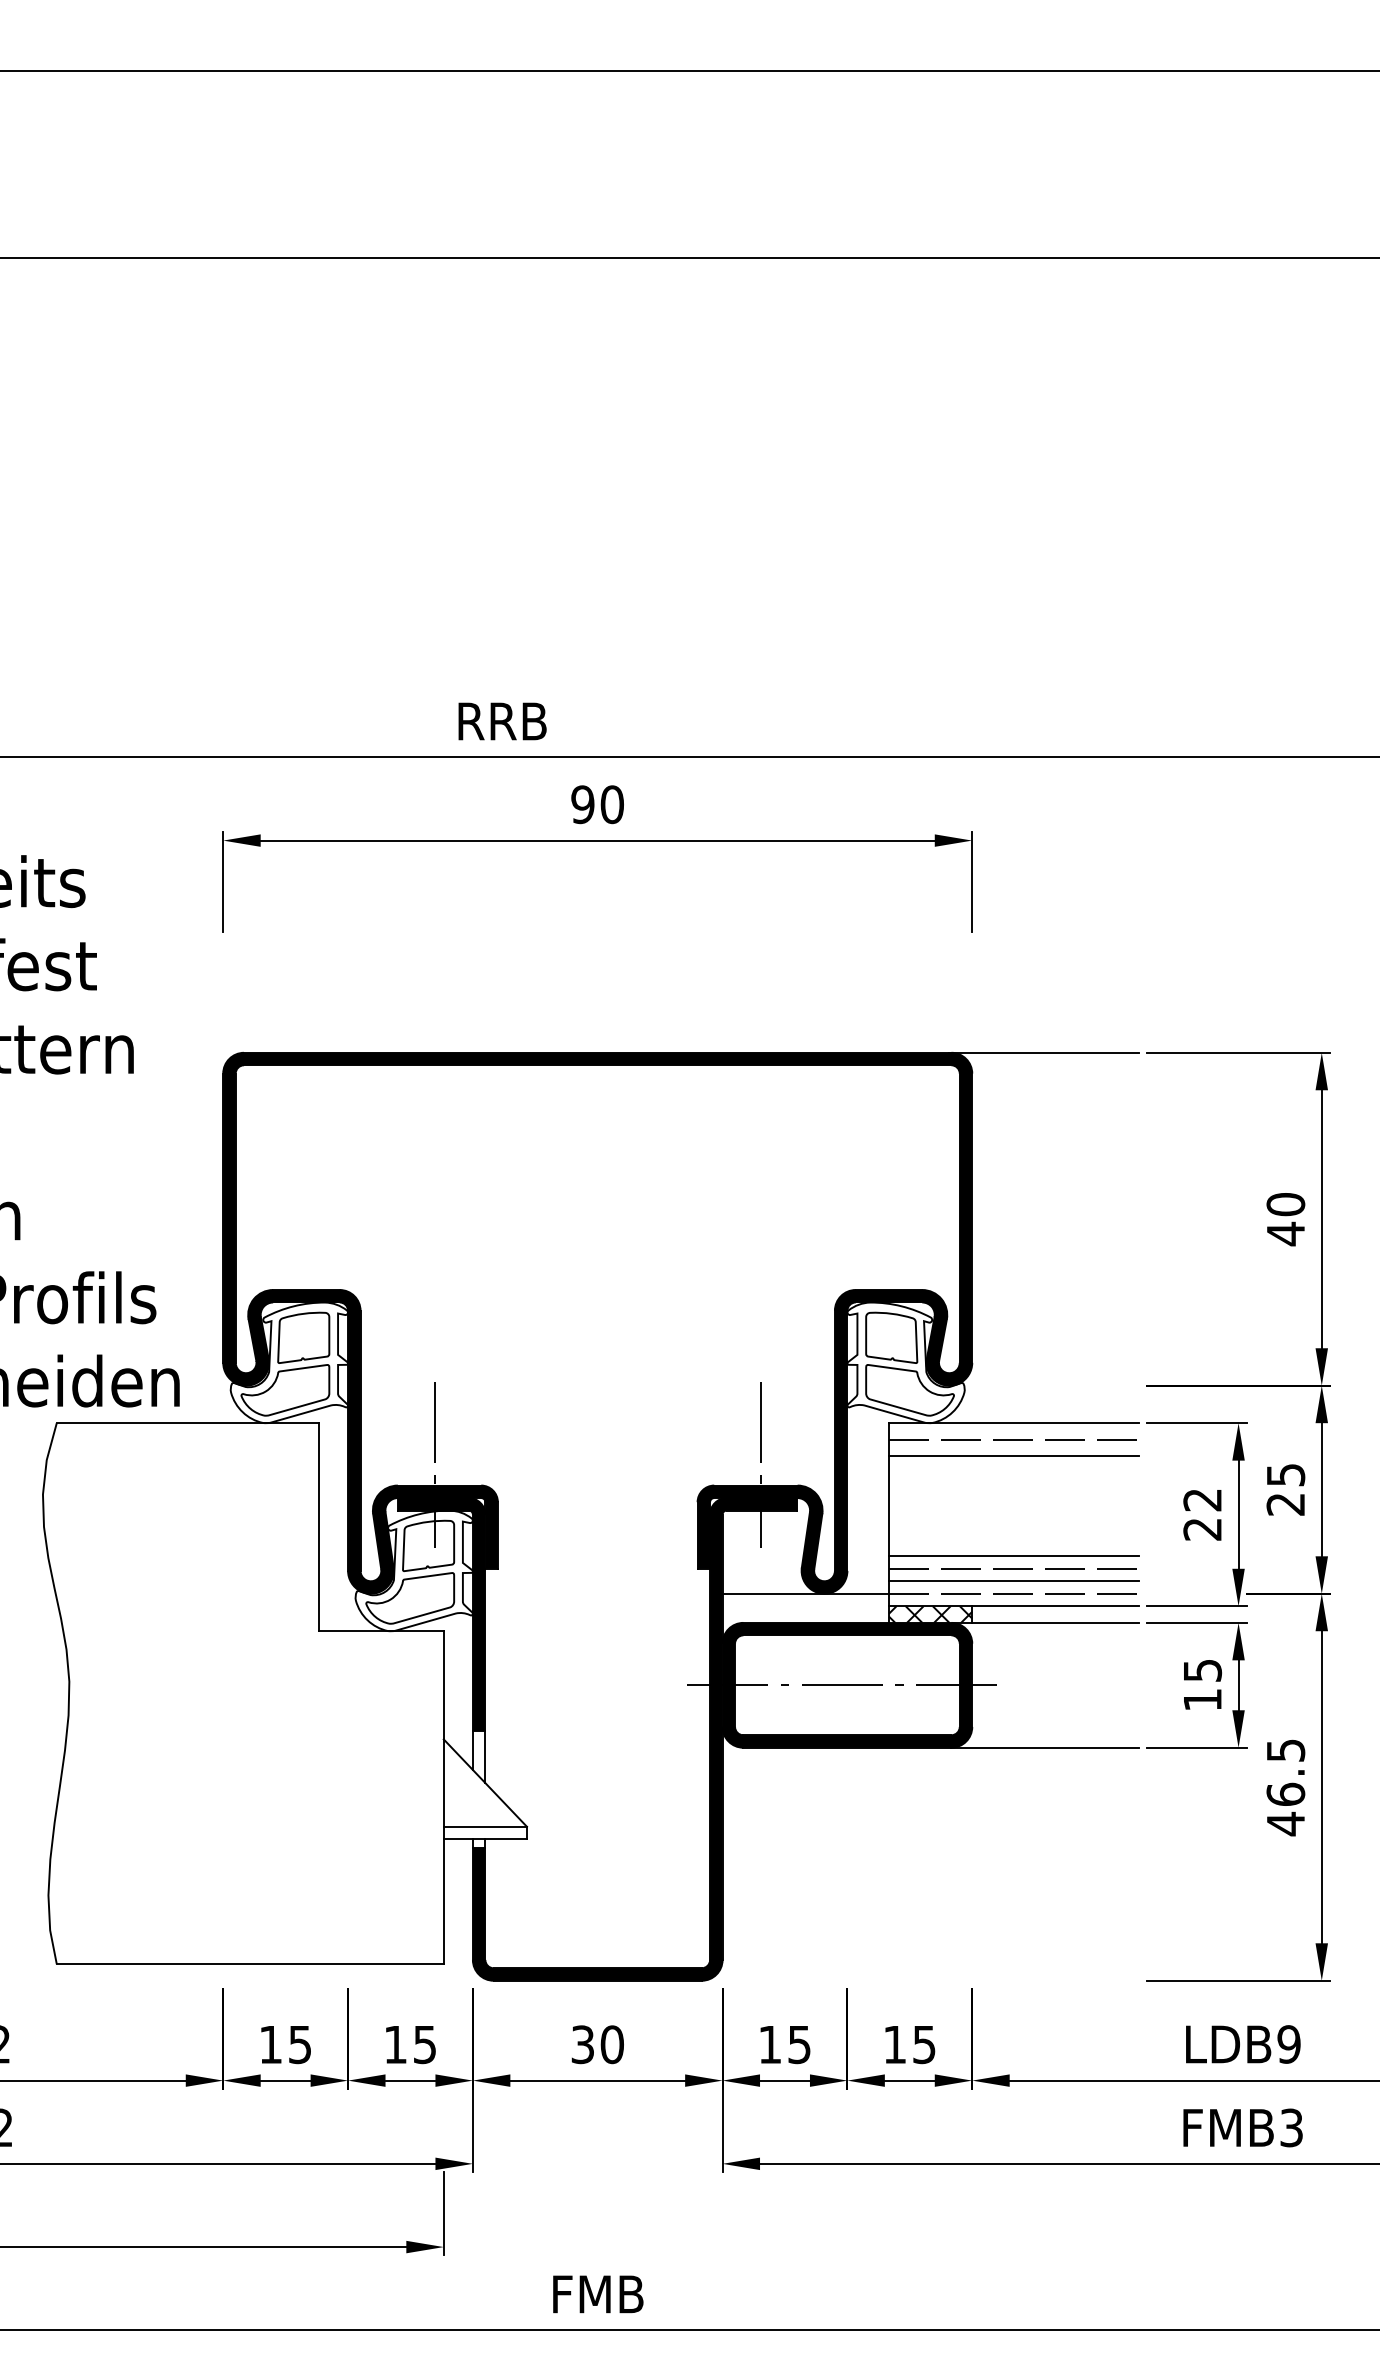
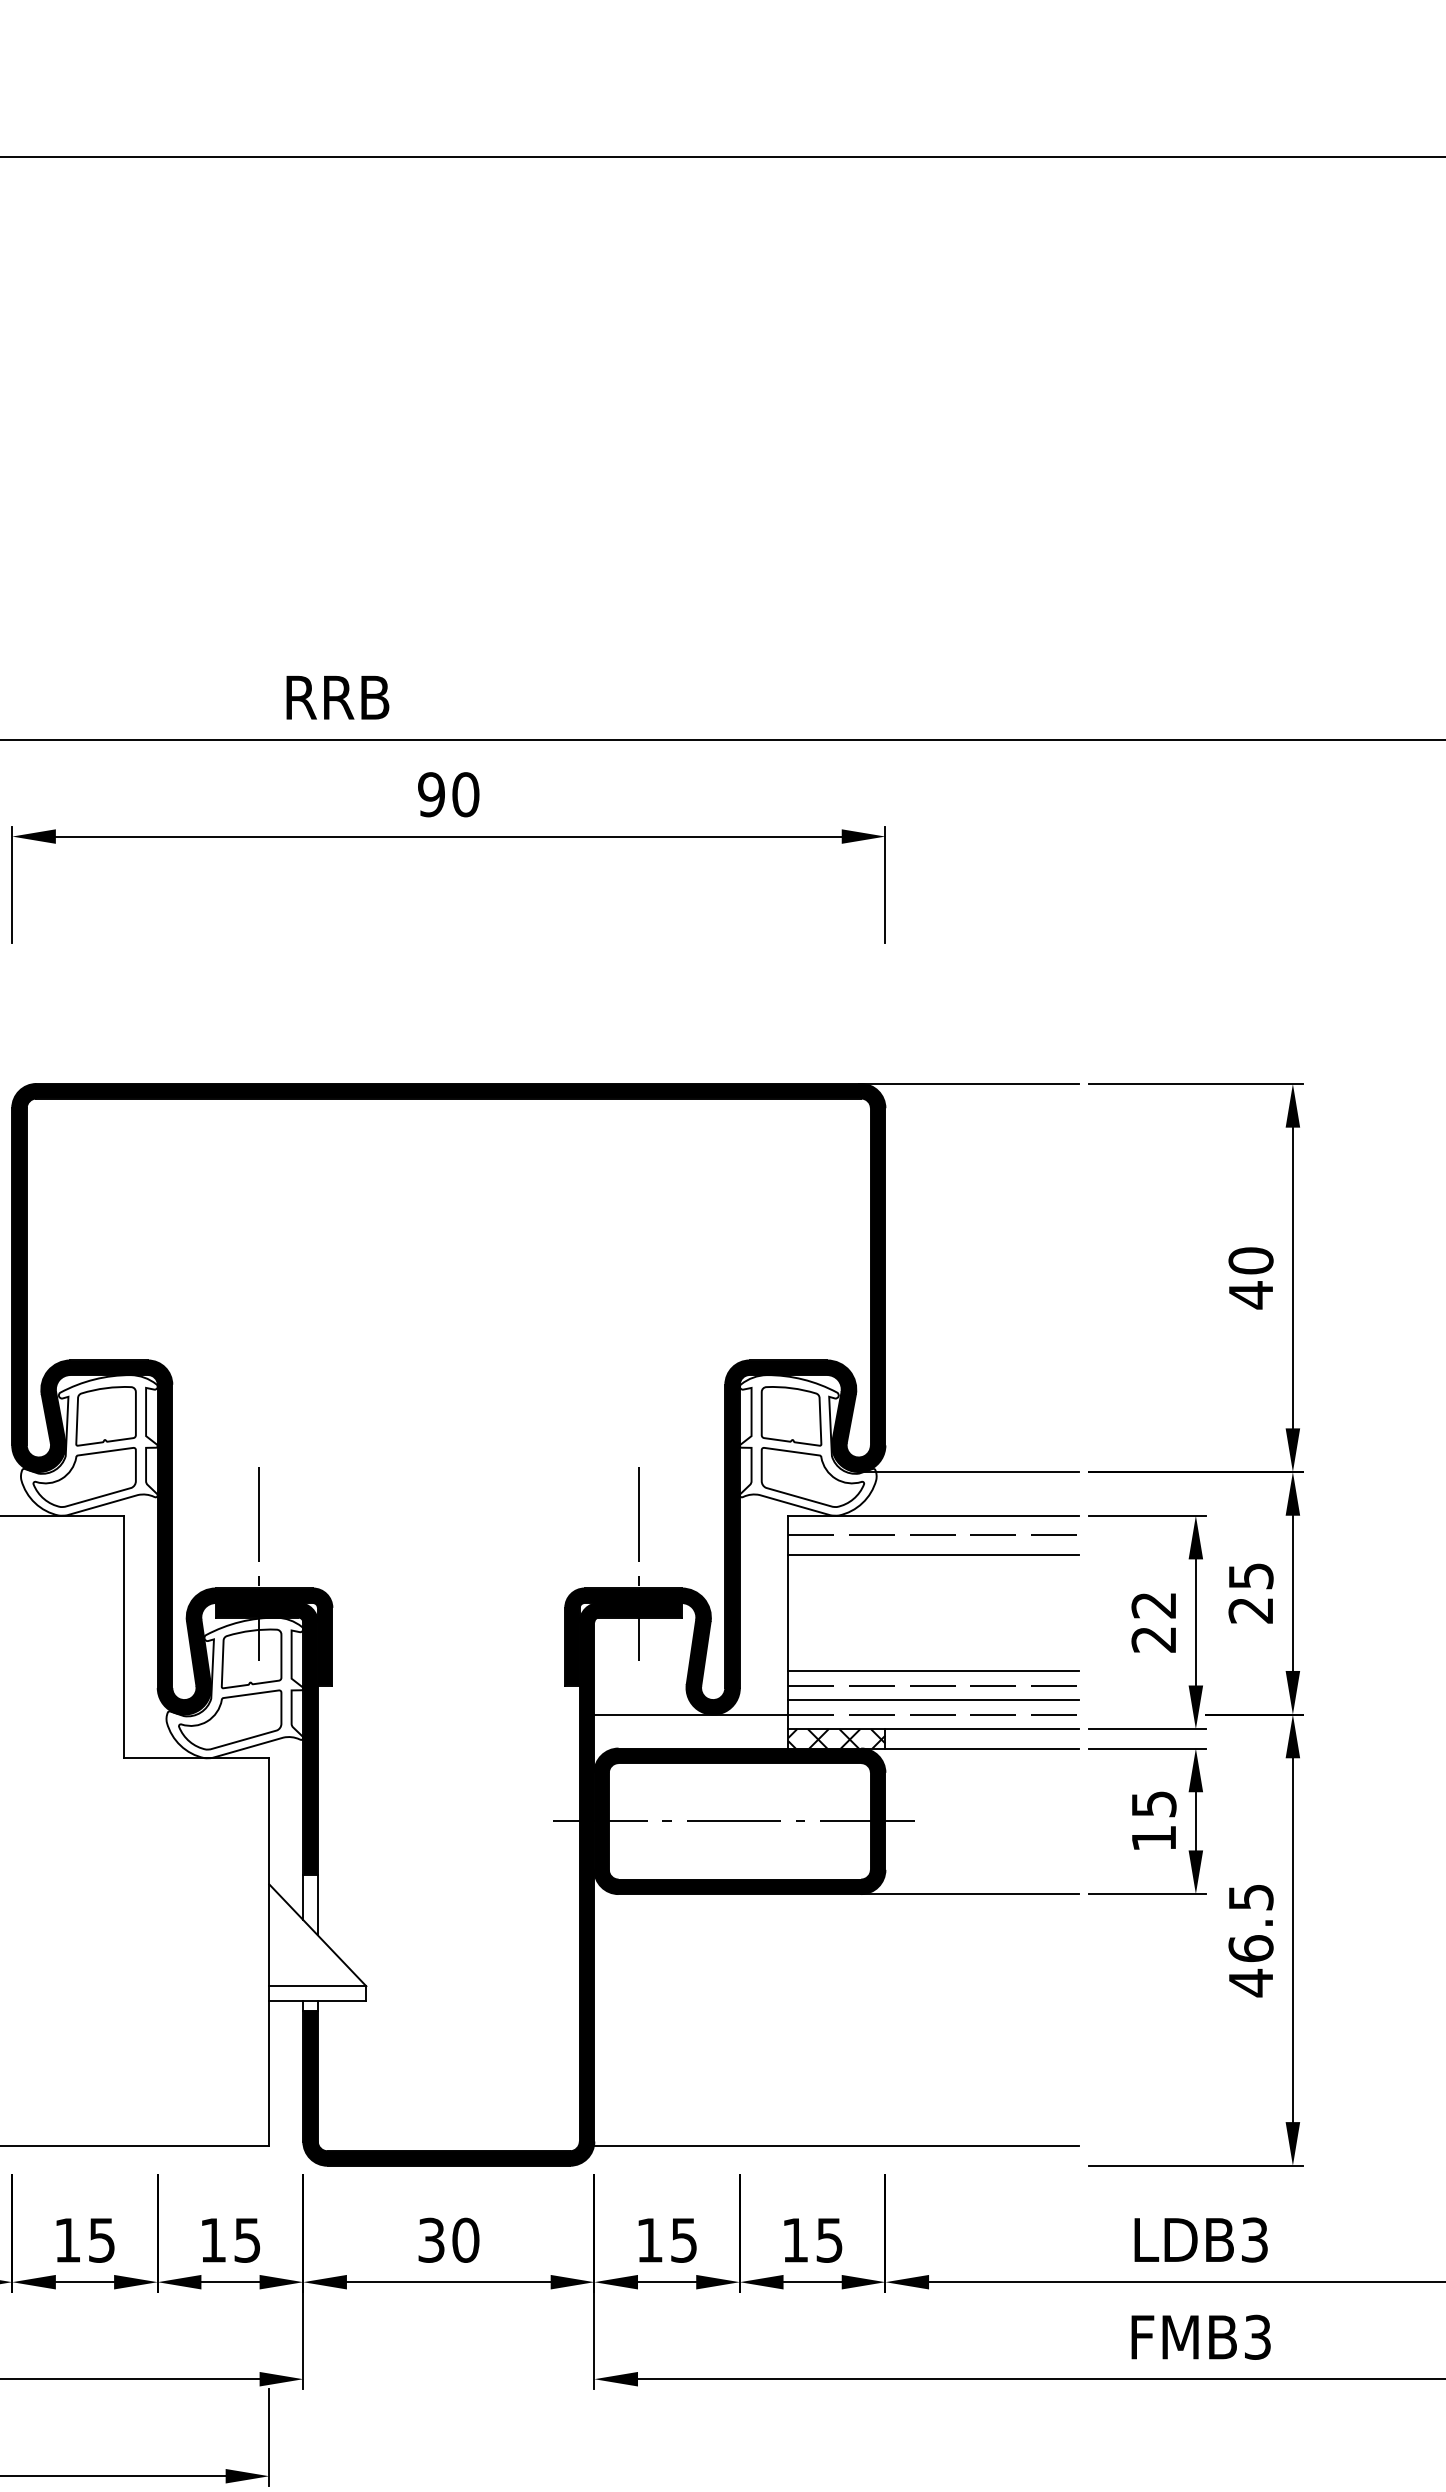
line: (1043, 1385) -> (968, 1471), added
line: (930, 1964) -> (836, 2146), added
text: (1288, 2044) -> (1254, 2240), LDB9 -> LDB3

